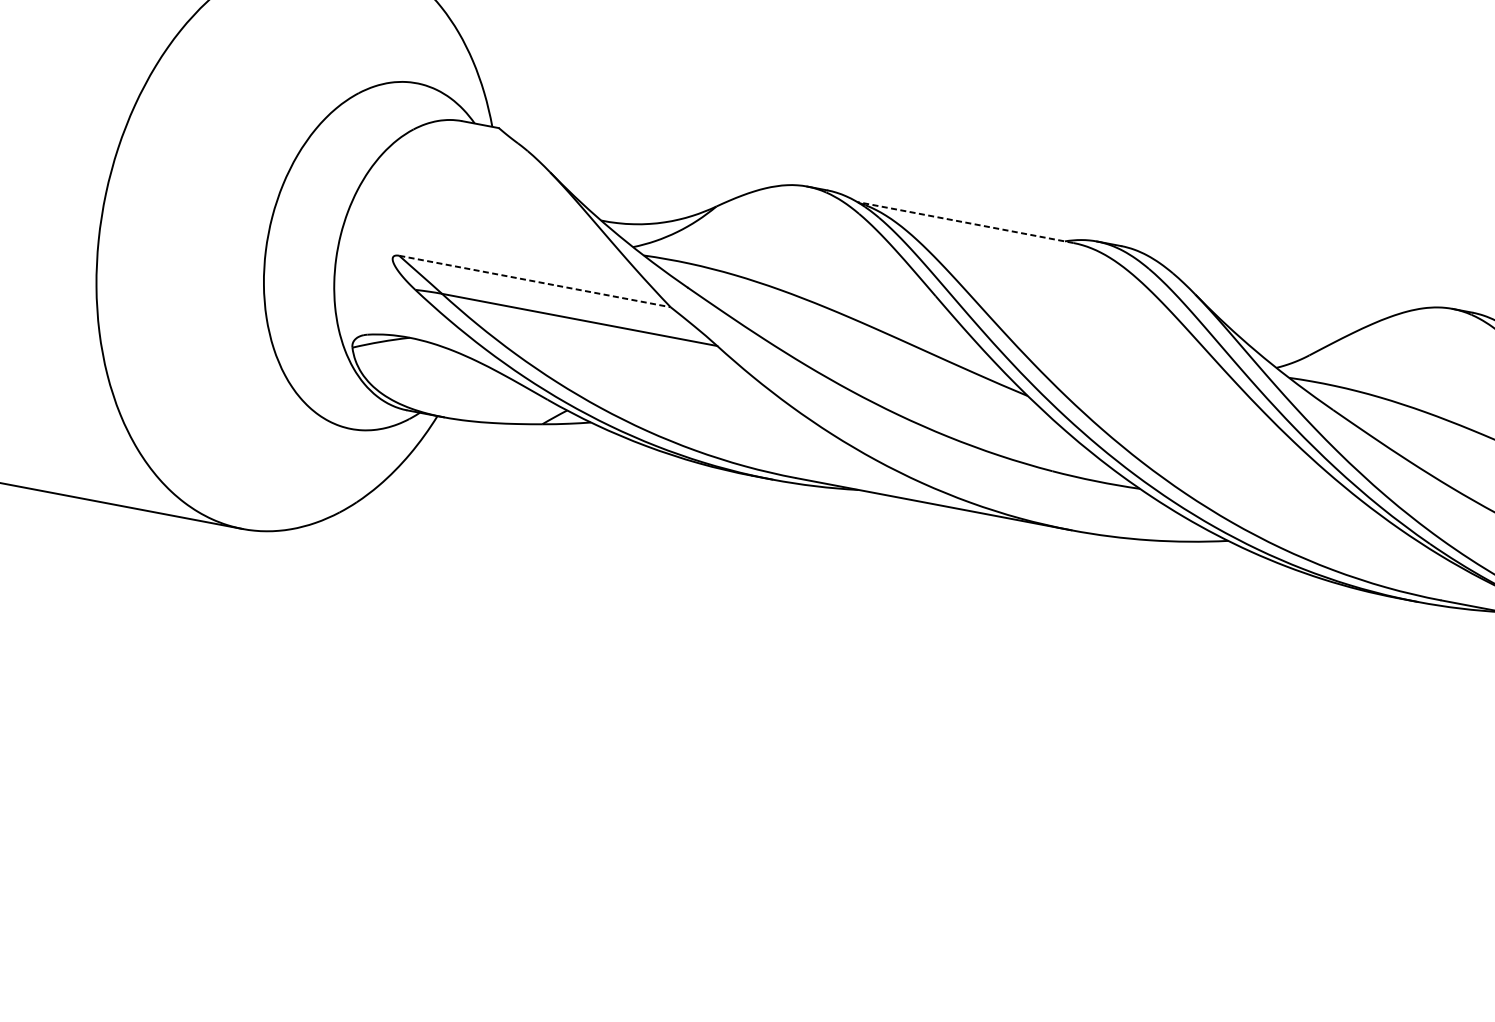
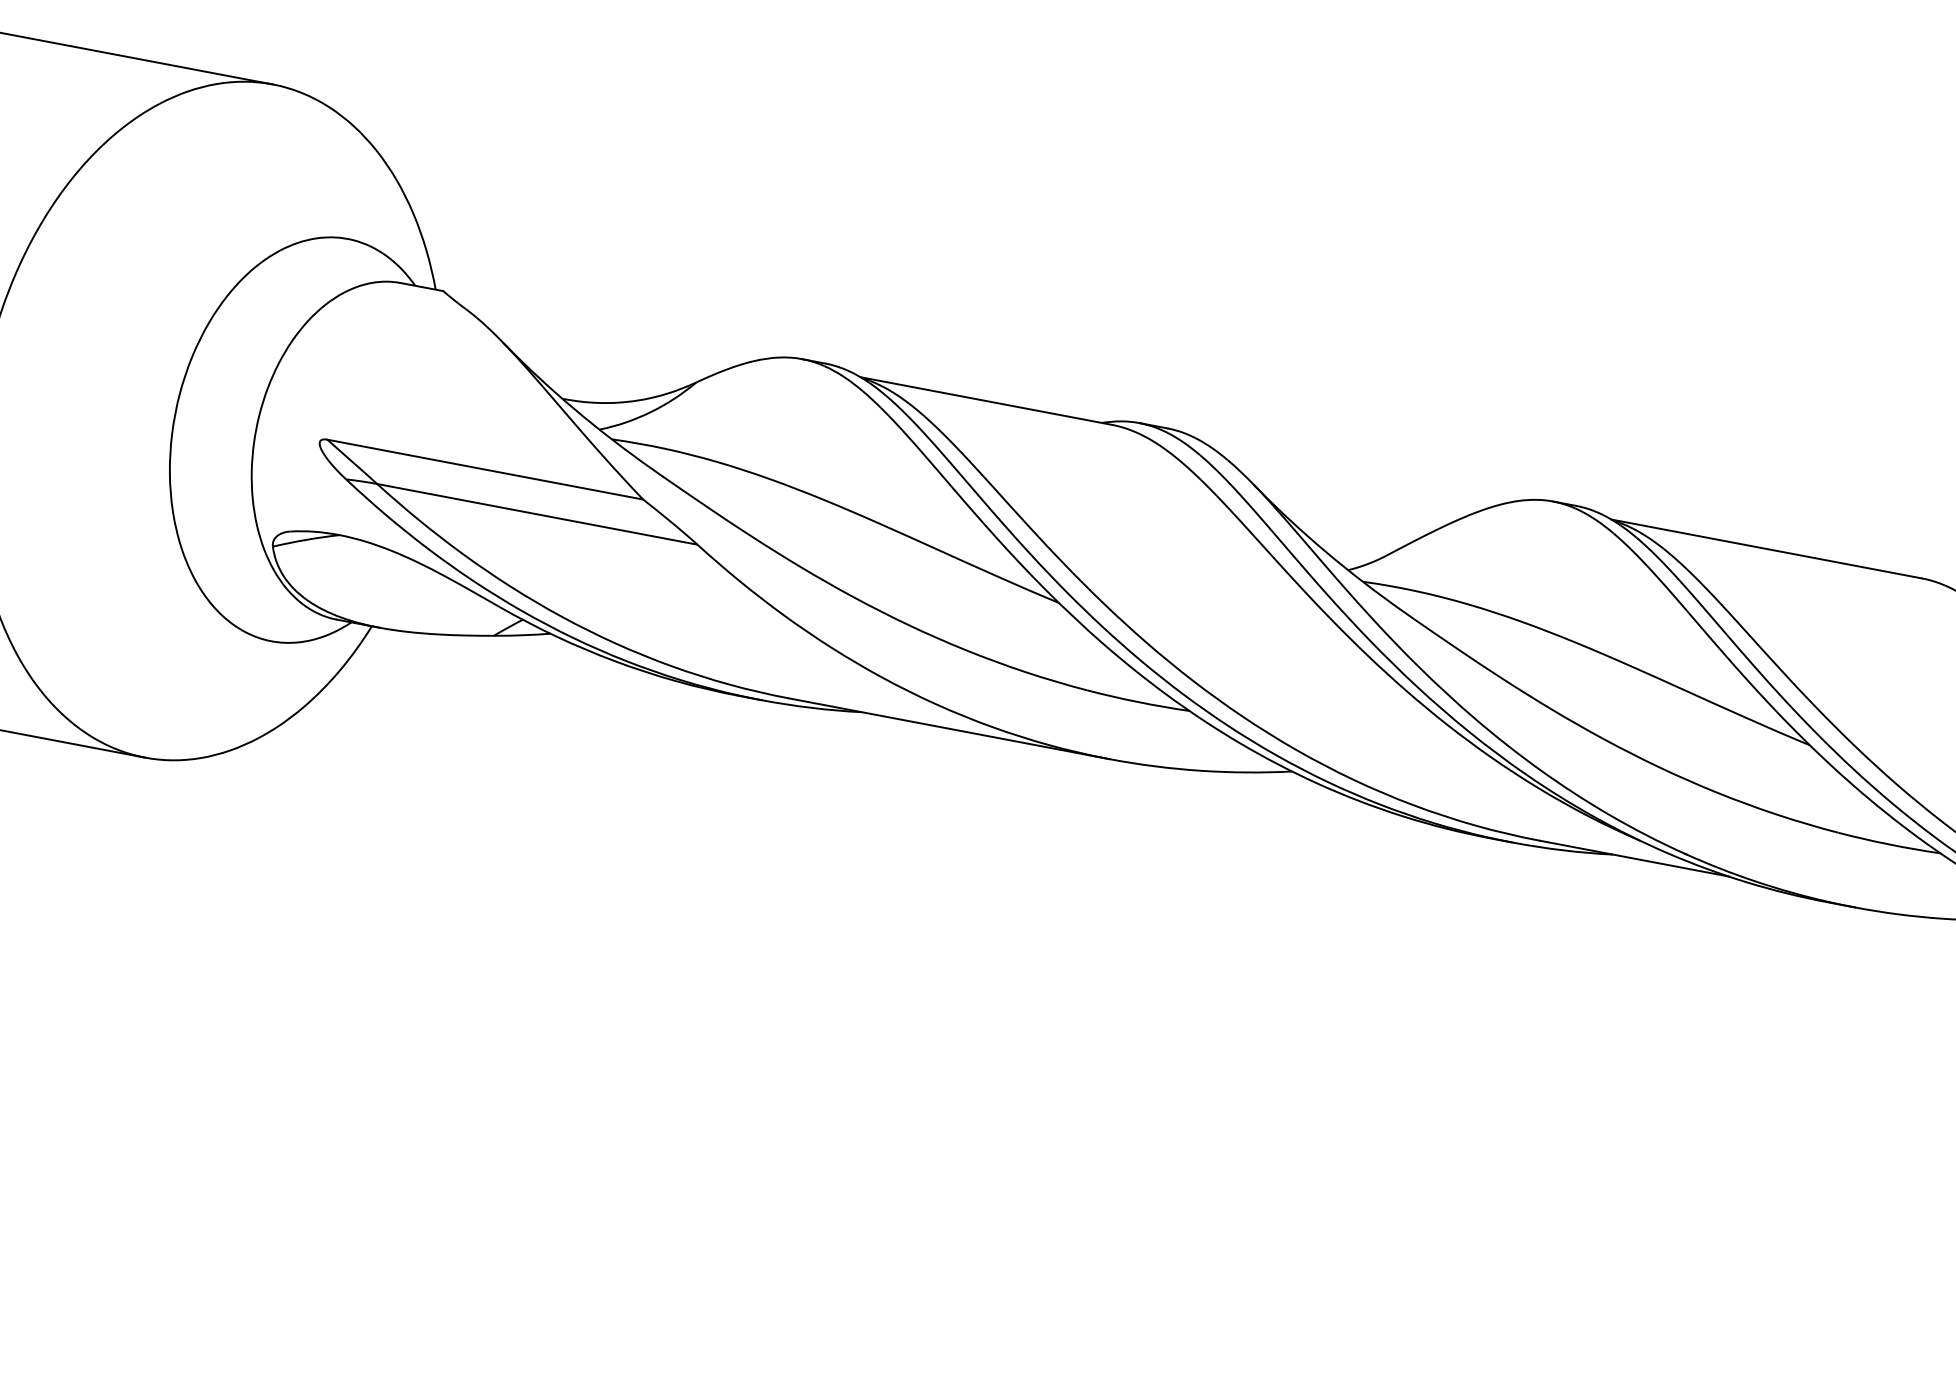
line: (964, 222) -> (985, 400), dashed -> solid
line: (535, 281) -> (485, 469), dashed -> solid

